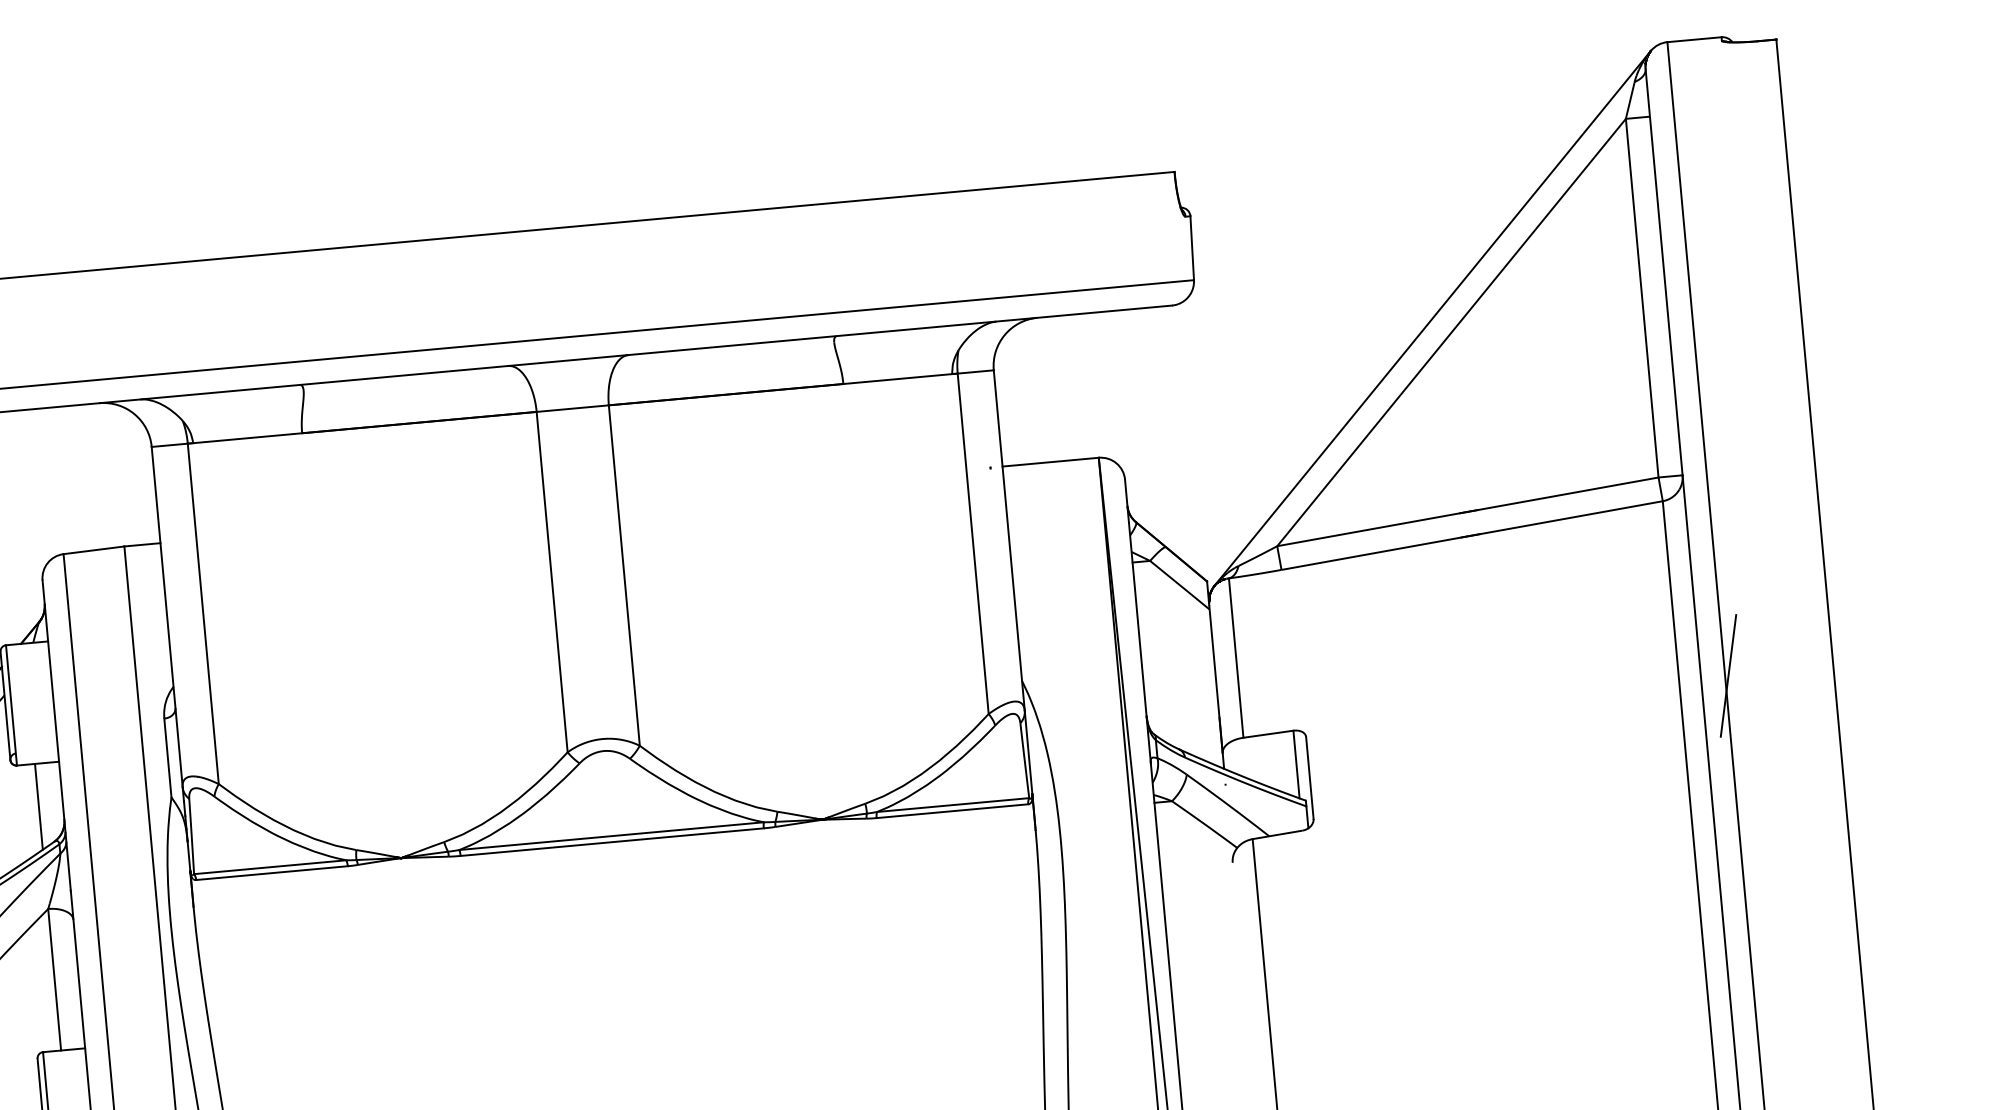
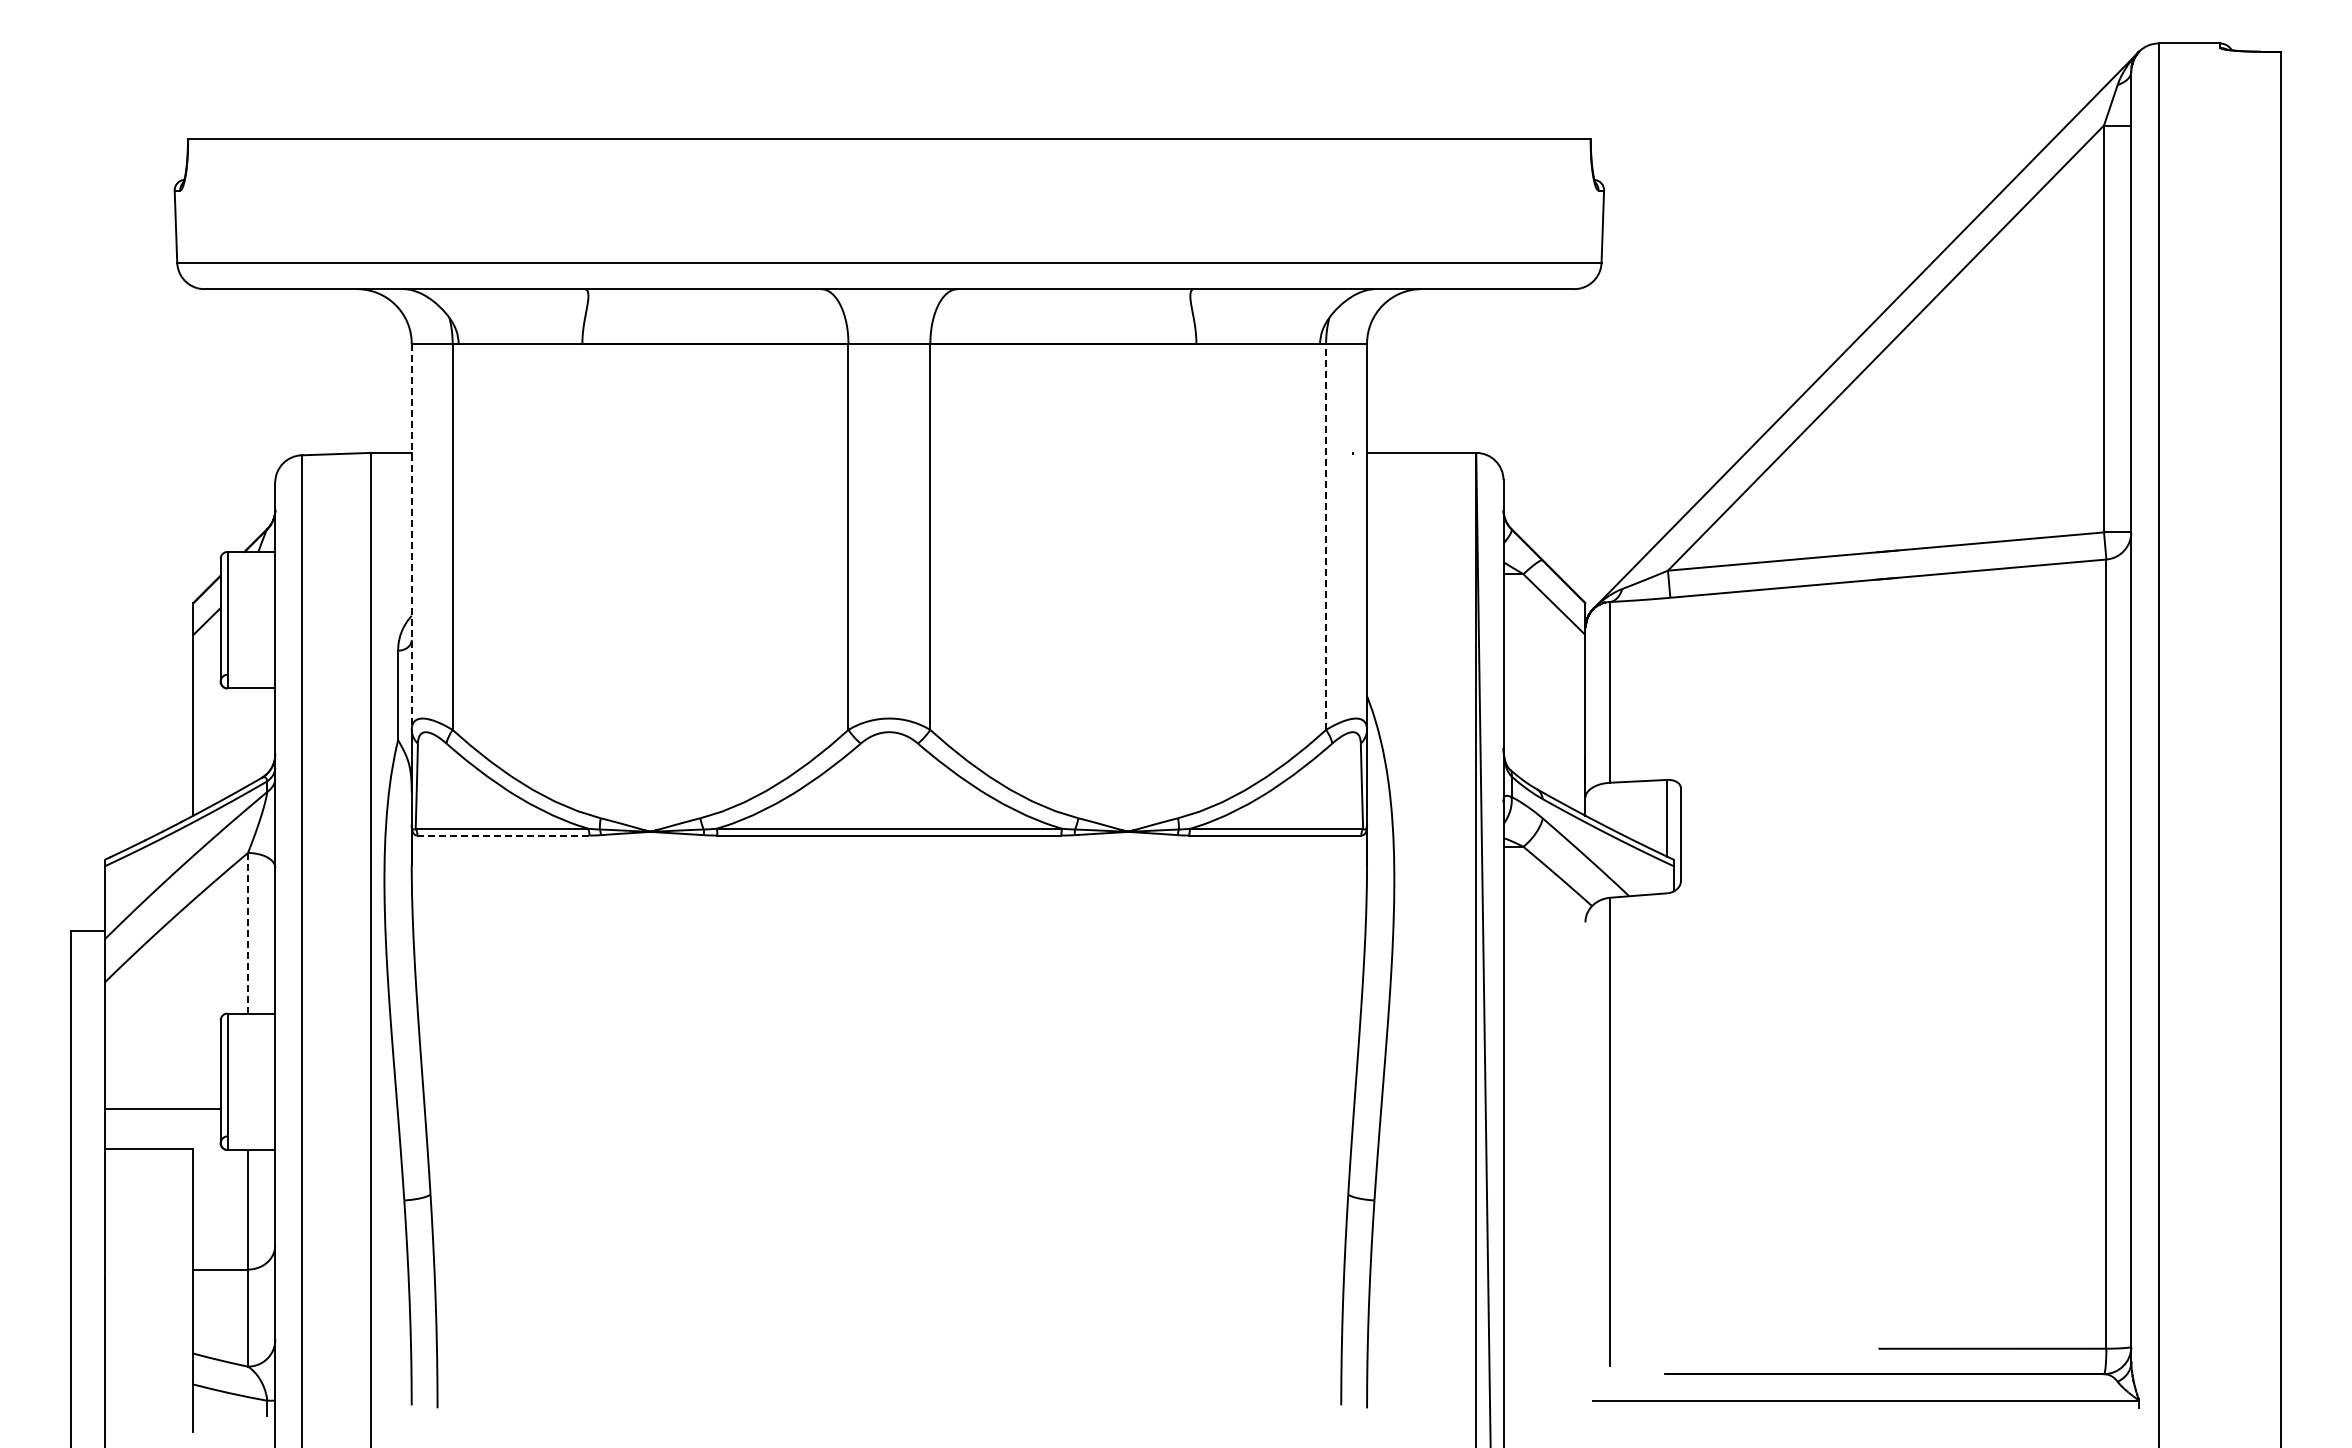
line: (973, 543) -> (1326, 536), solid -> dashed
line: (167, 617) -> (411, 537), solid -> dashed
line: (1728, 675) -> (2162, 762), removed
line: (38, 806) -> (247, 736), removed
line: (272, 873) -> (503, 835), solid -> dashed
line: (54, 979) -> (247, 932), solid -> dashed

